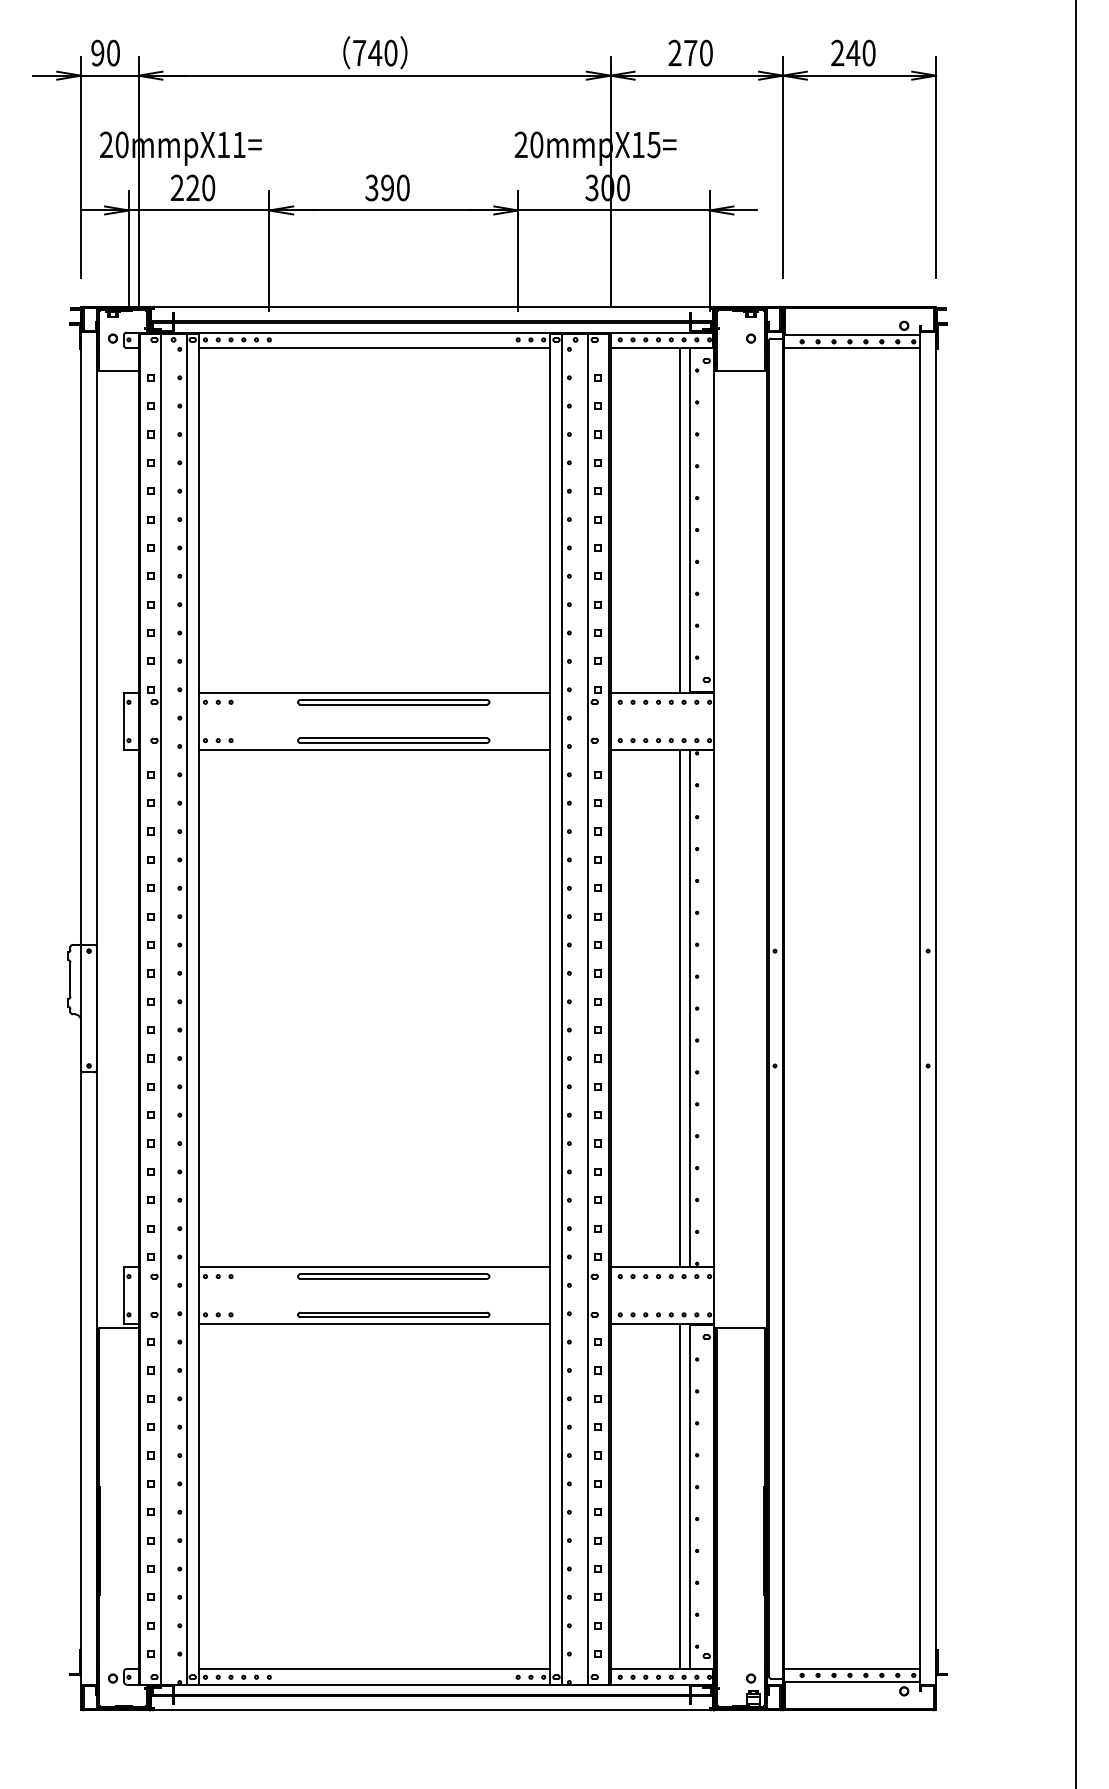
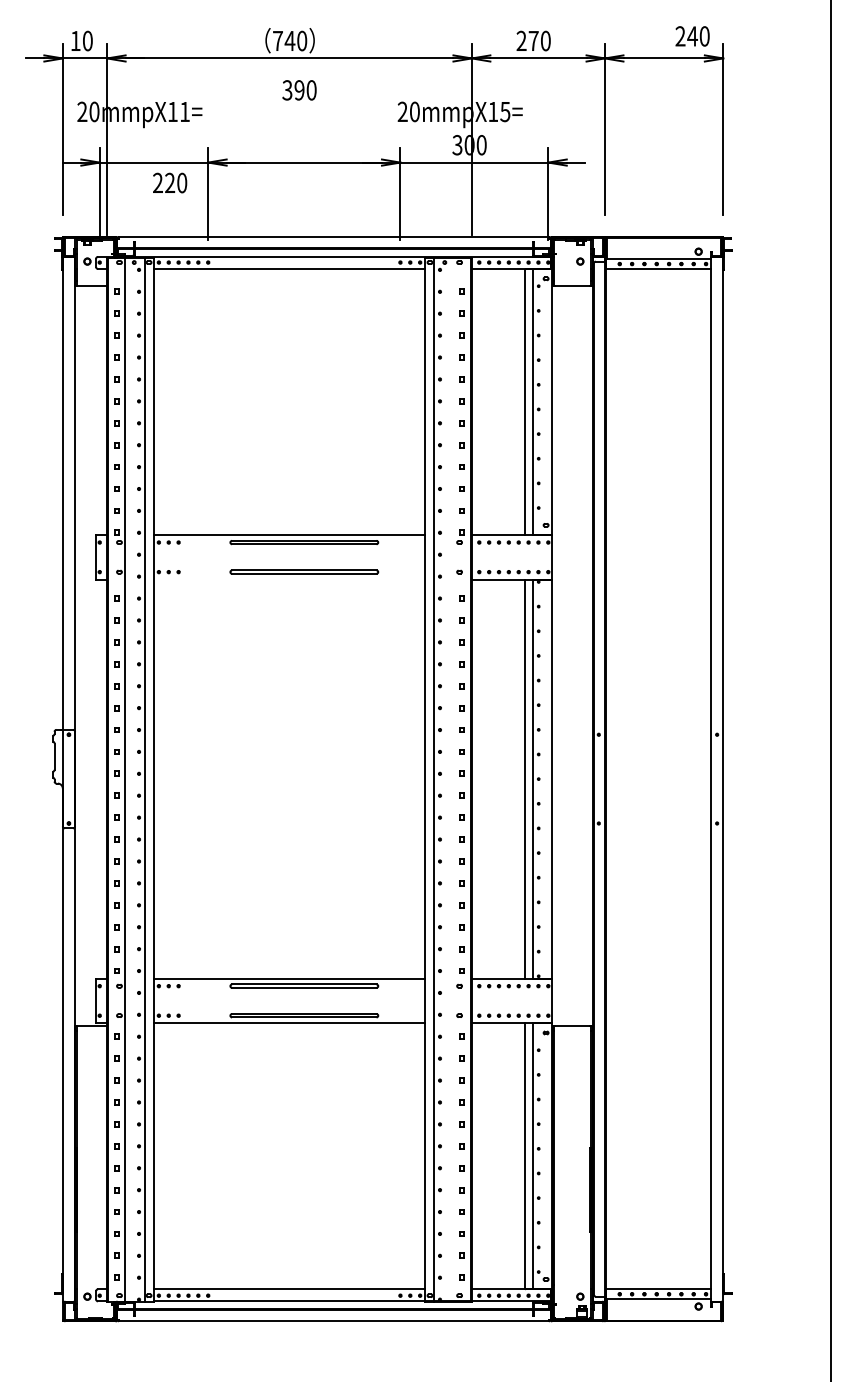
text: (97, 52) -> (75, 40), 90 -> 10
text: (853, 52) -> (692, 35), moved
text: (192, 187) -> (169, 182), moved
text: (387, 187) -> (299, 89), moved
line: (374, 750) -> (289, 579), removed
line: (588, 1008) -> (454, 779), removed

